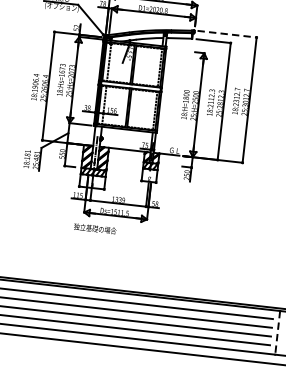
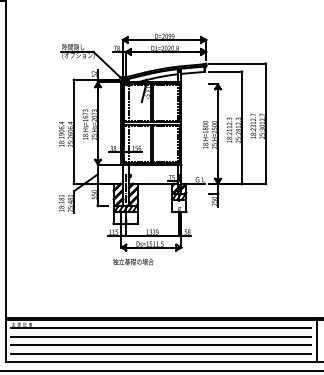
line: (228, 33) -> (238, 63), dashed -> solid
line: (278, 333) -> (317, 341), dashed -> solid

